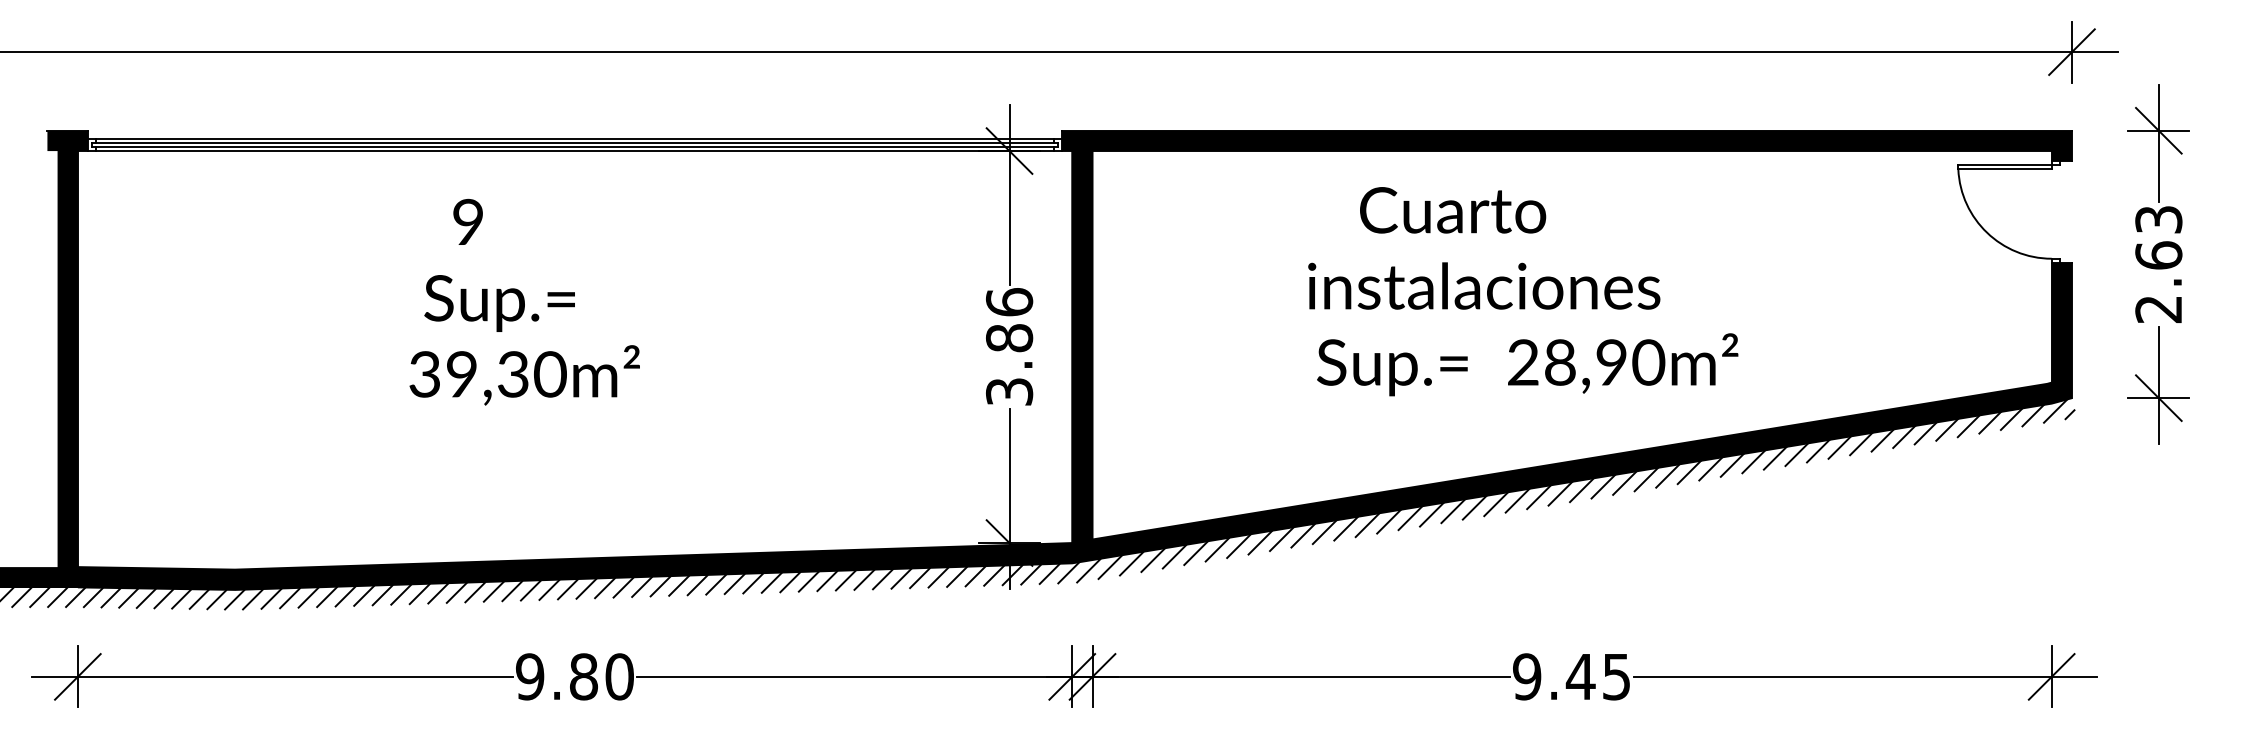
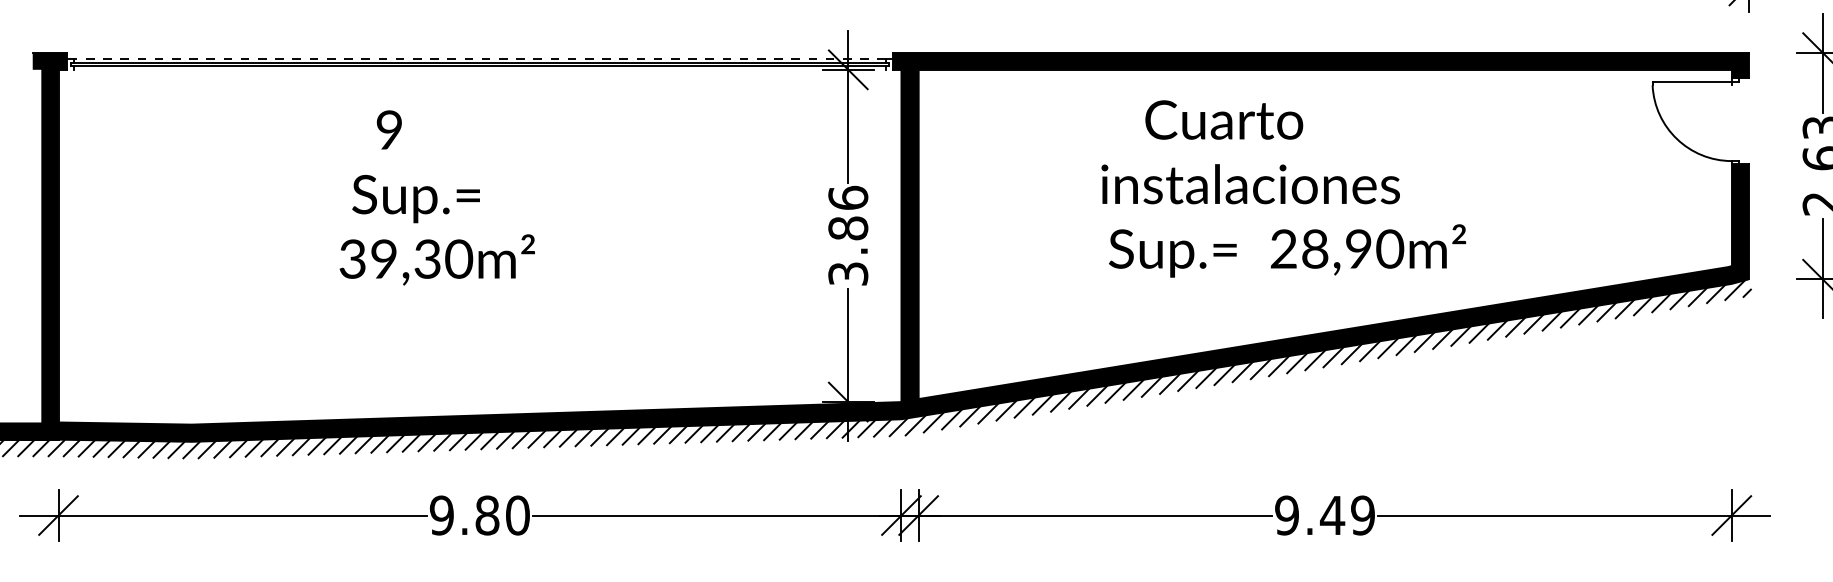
line: (575, 138) -> (480, 59), solid -> dashed
line: (575, 151) -> (480, 70), removed
line: (2004, 169) -> (1691, 85), removed
text: (1616, 676) -> (1362, 515), 9.45 -> 9.49

